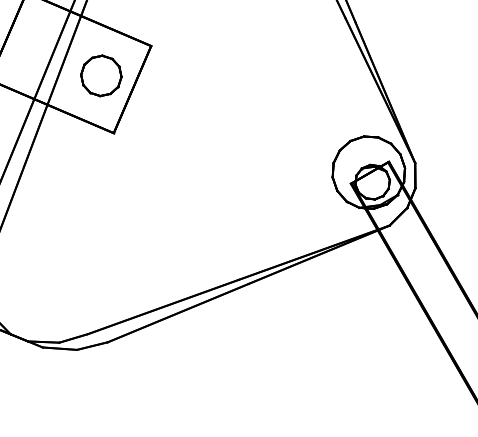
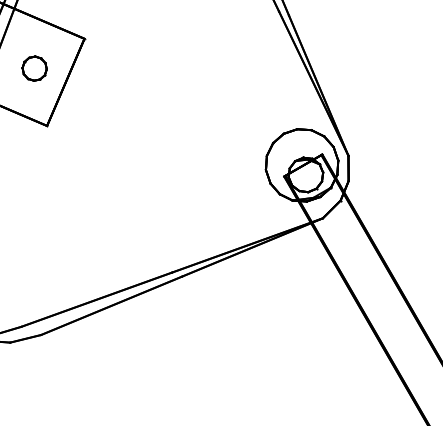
part: (101, 75) -> (34, 68), size x0.6

